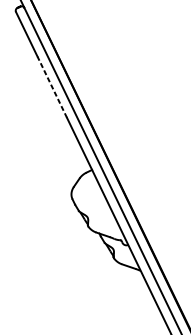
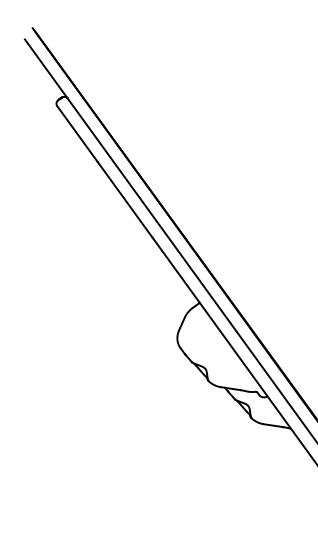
line: (52, 87) -> (125, 199), dashed -> solid

